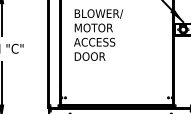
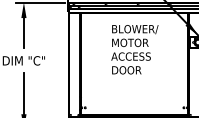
text: (98, 34) -> (134, 49), moved

